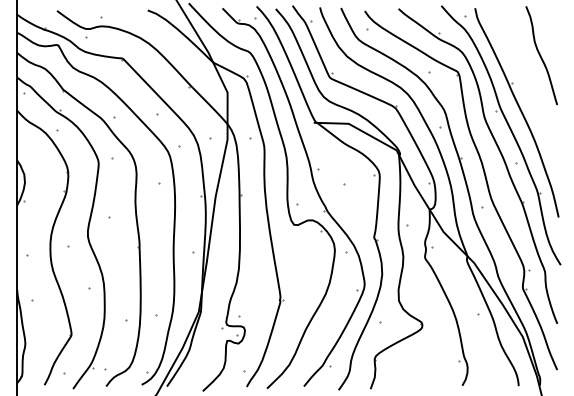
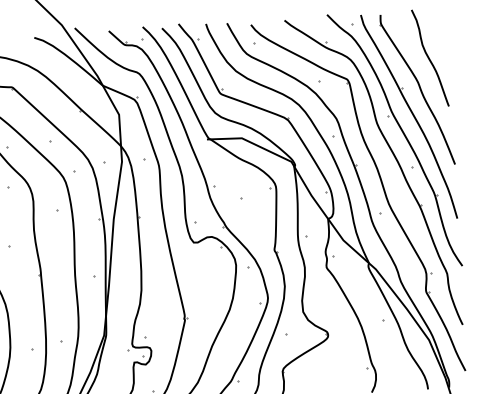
part: (526, 86) -> (417, 89), added

